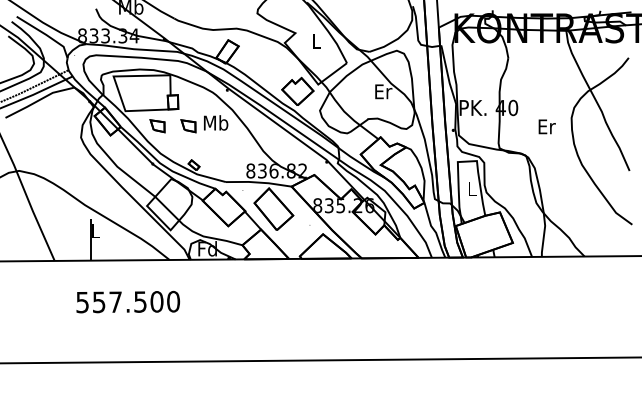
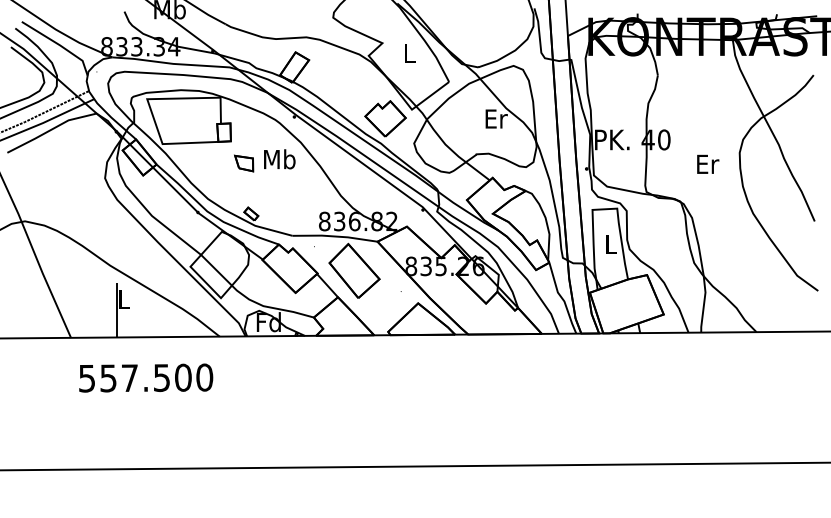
part: (157, 126) -> (204, 163), removed
text: (128, 301) -> (146, 377), moved

